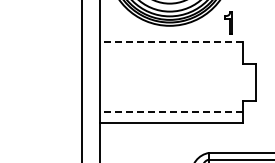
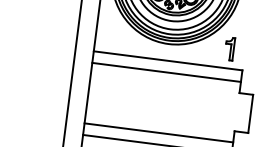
line: (171, 41) -> (168, 60), dashed -> solid
line: (171, 53) -> (166, 72), added
line: (171, 111) -> (159, 132), dashed -> solid

